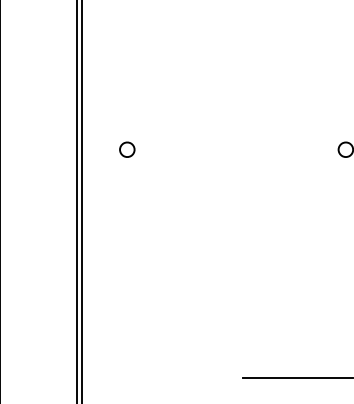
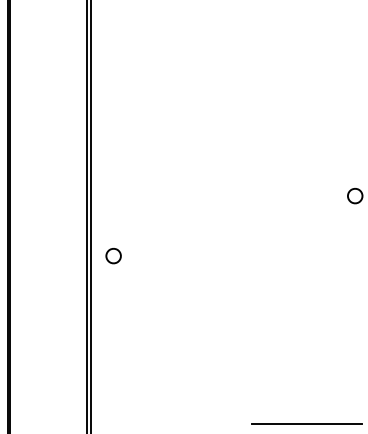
part: (127, 150) -> (113, 256), moved

